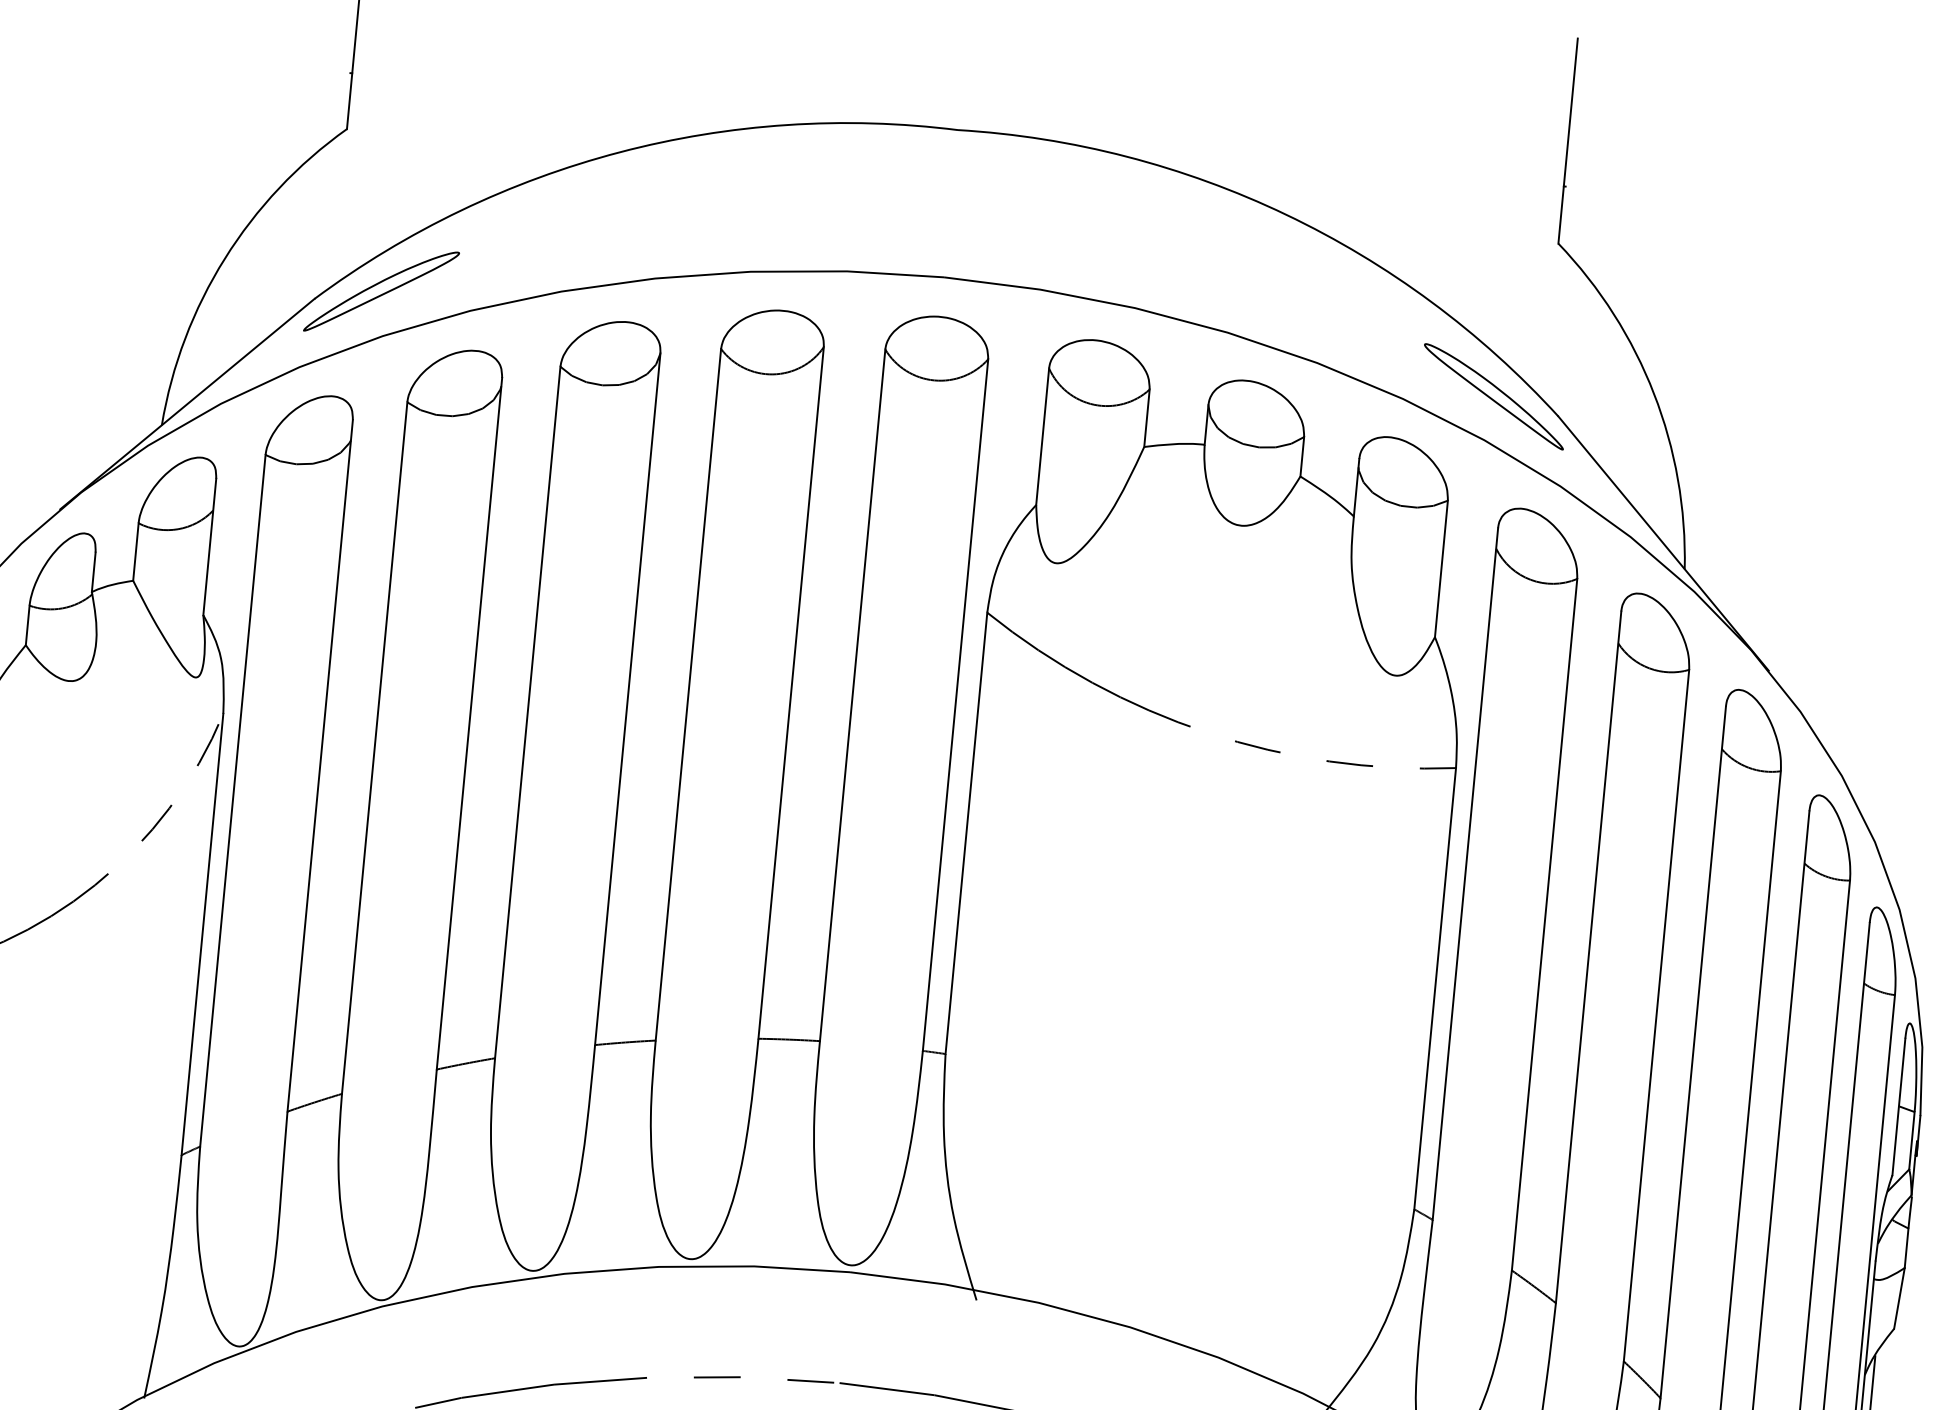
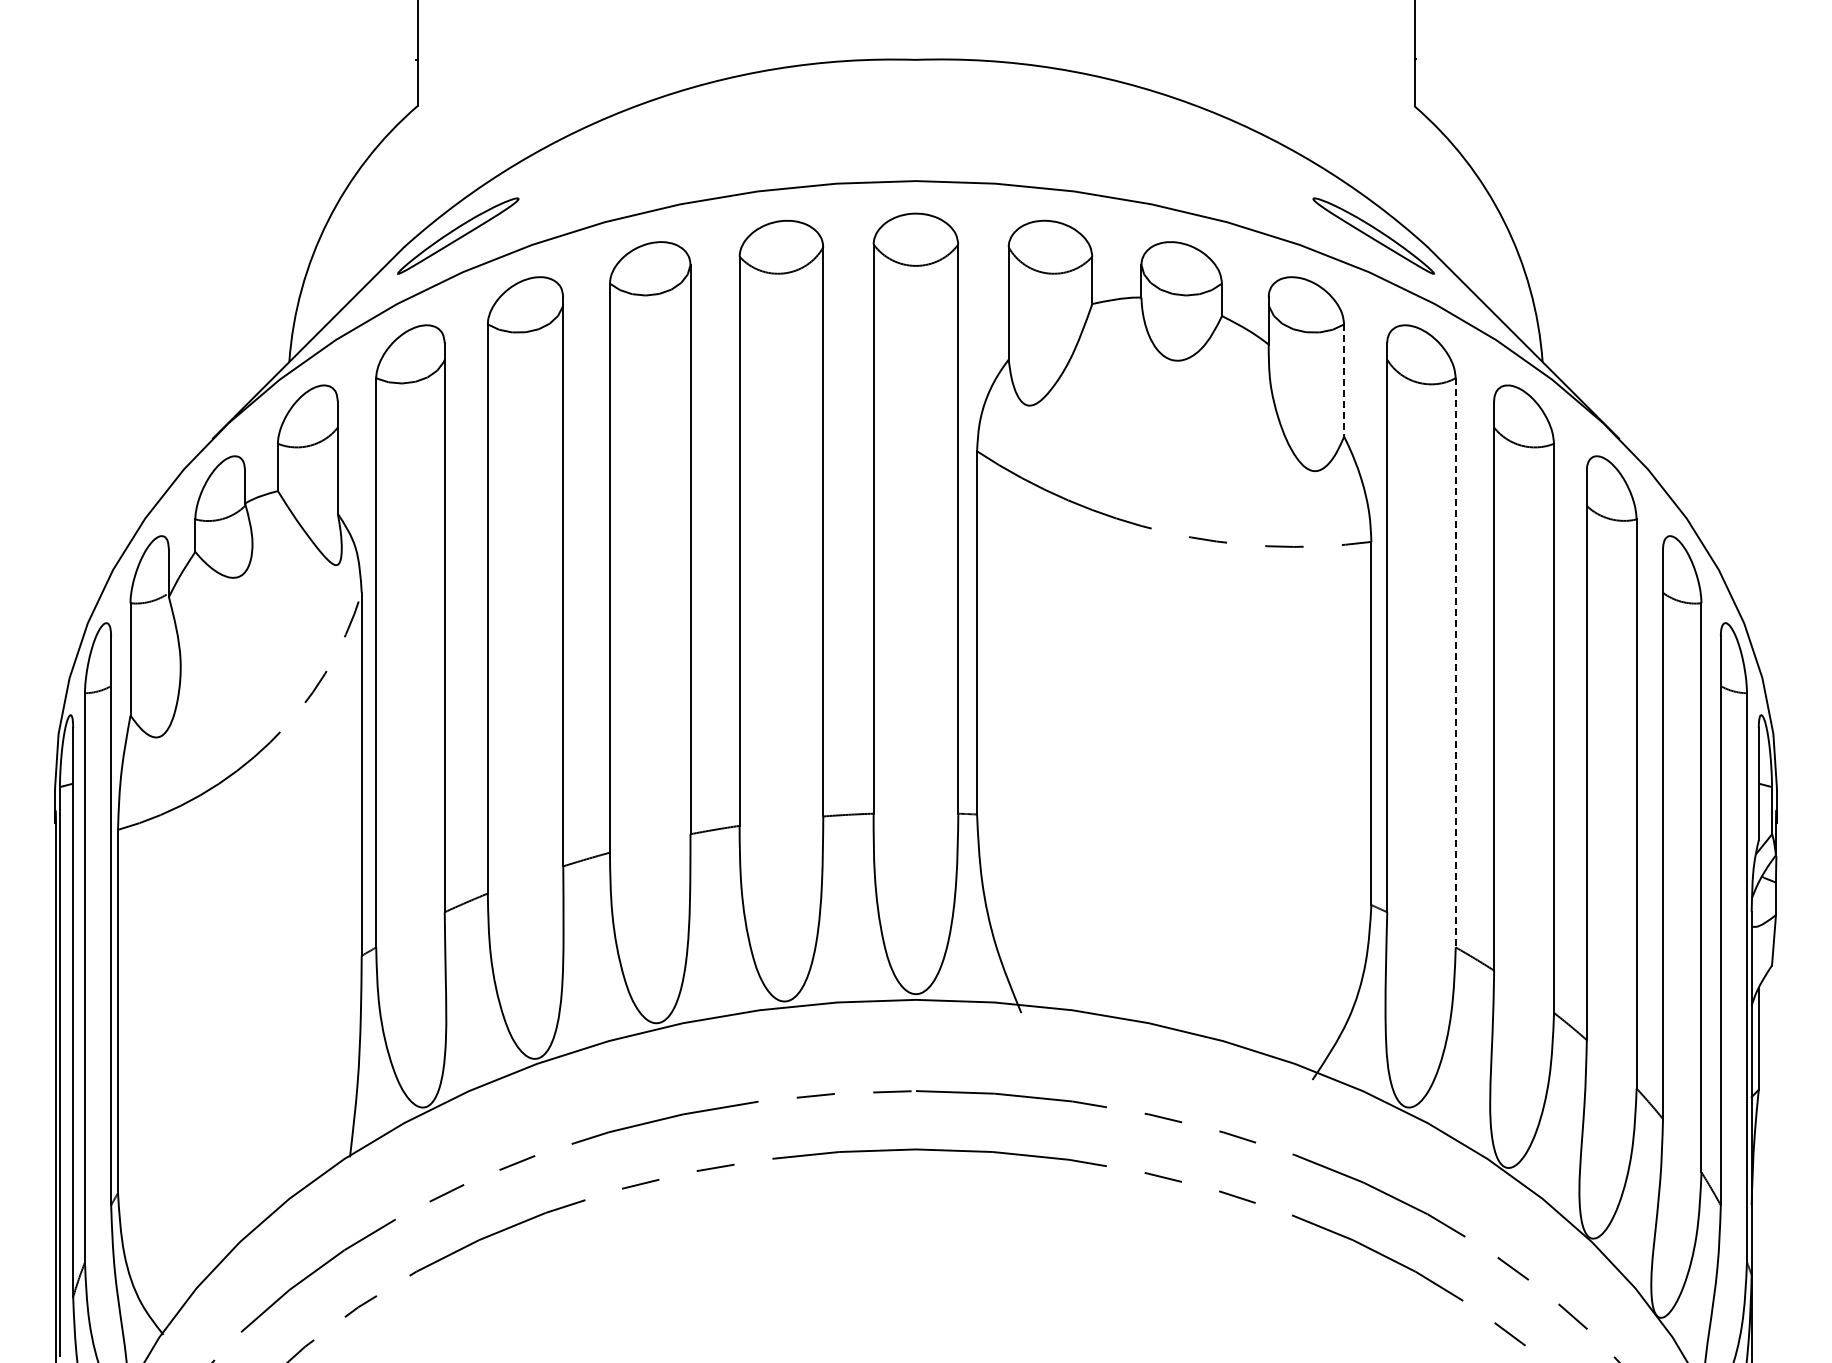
line: (1441, 570) -> (1344, 381), solid -> dashed
line: (1544, 924) -> (1455, 662), solid -> dashed

